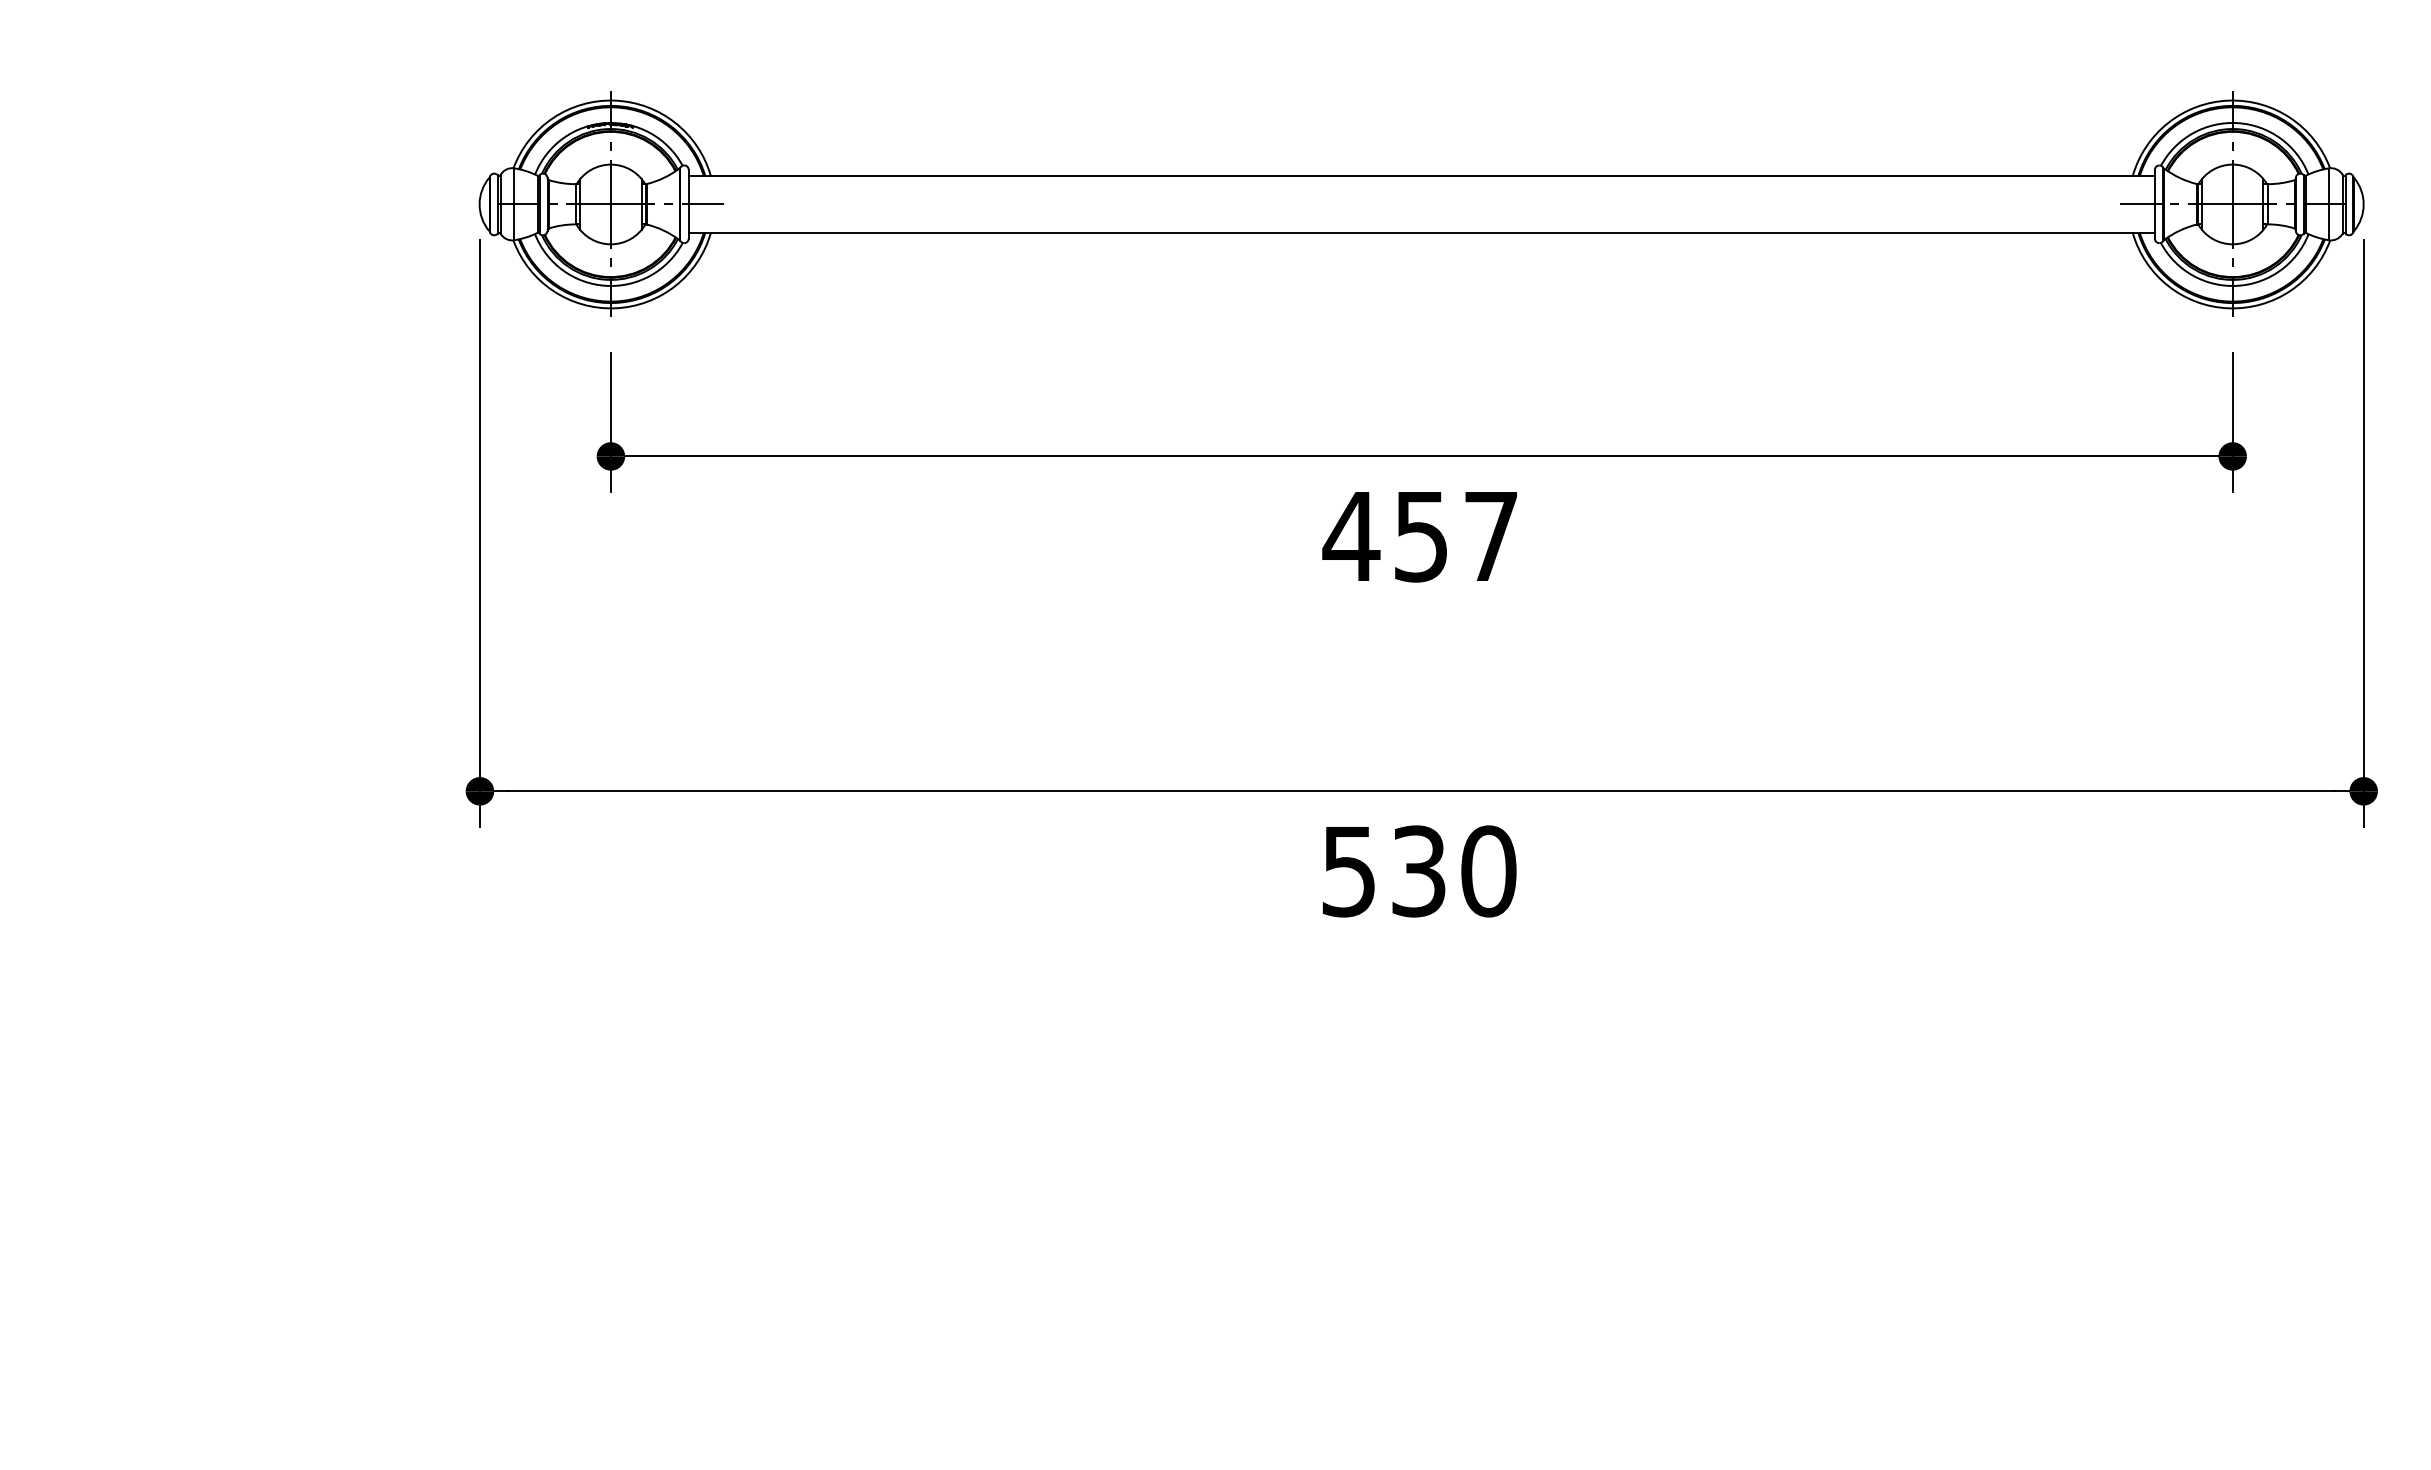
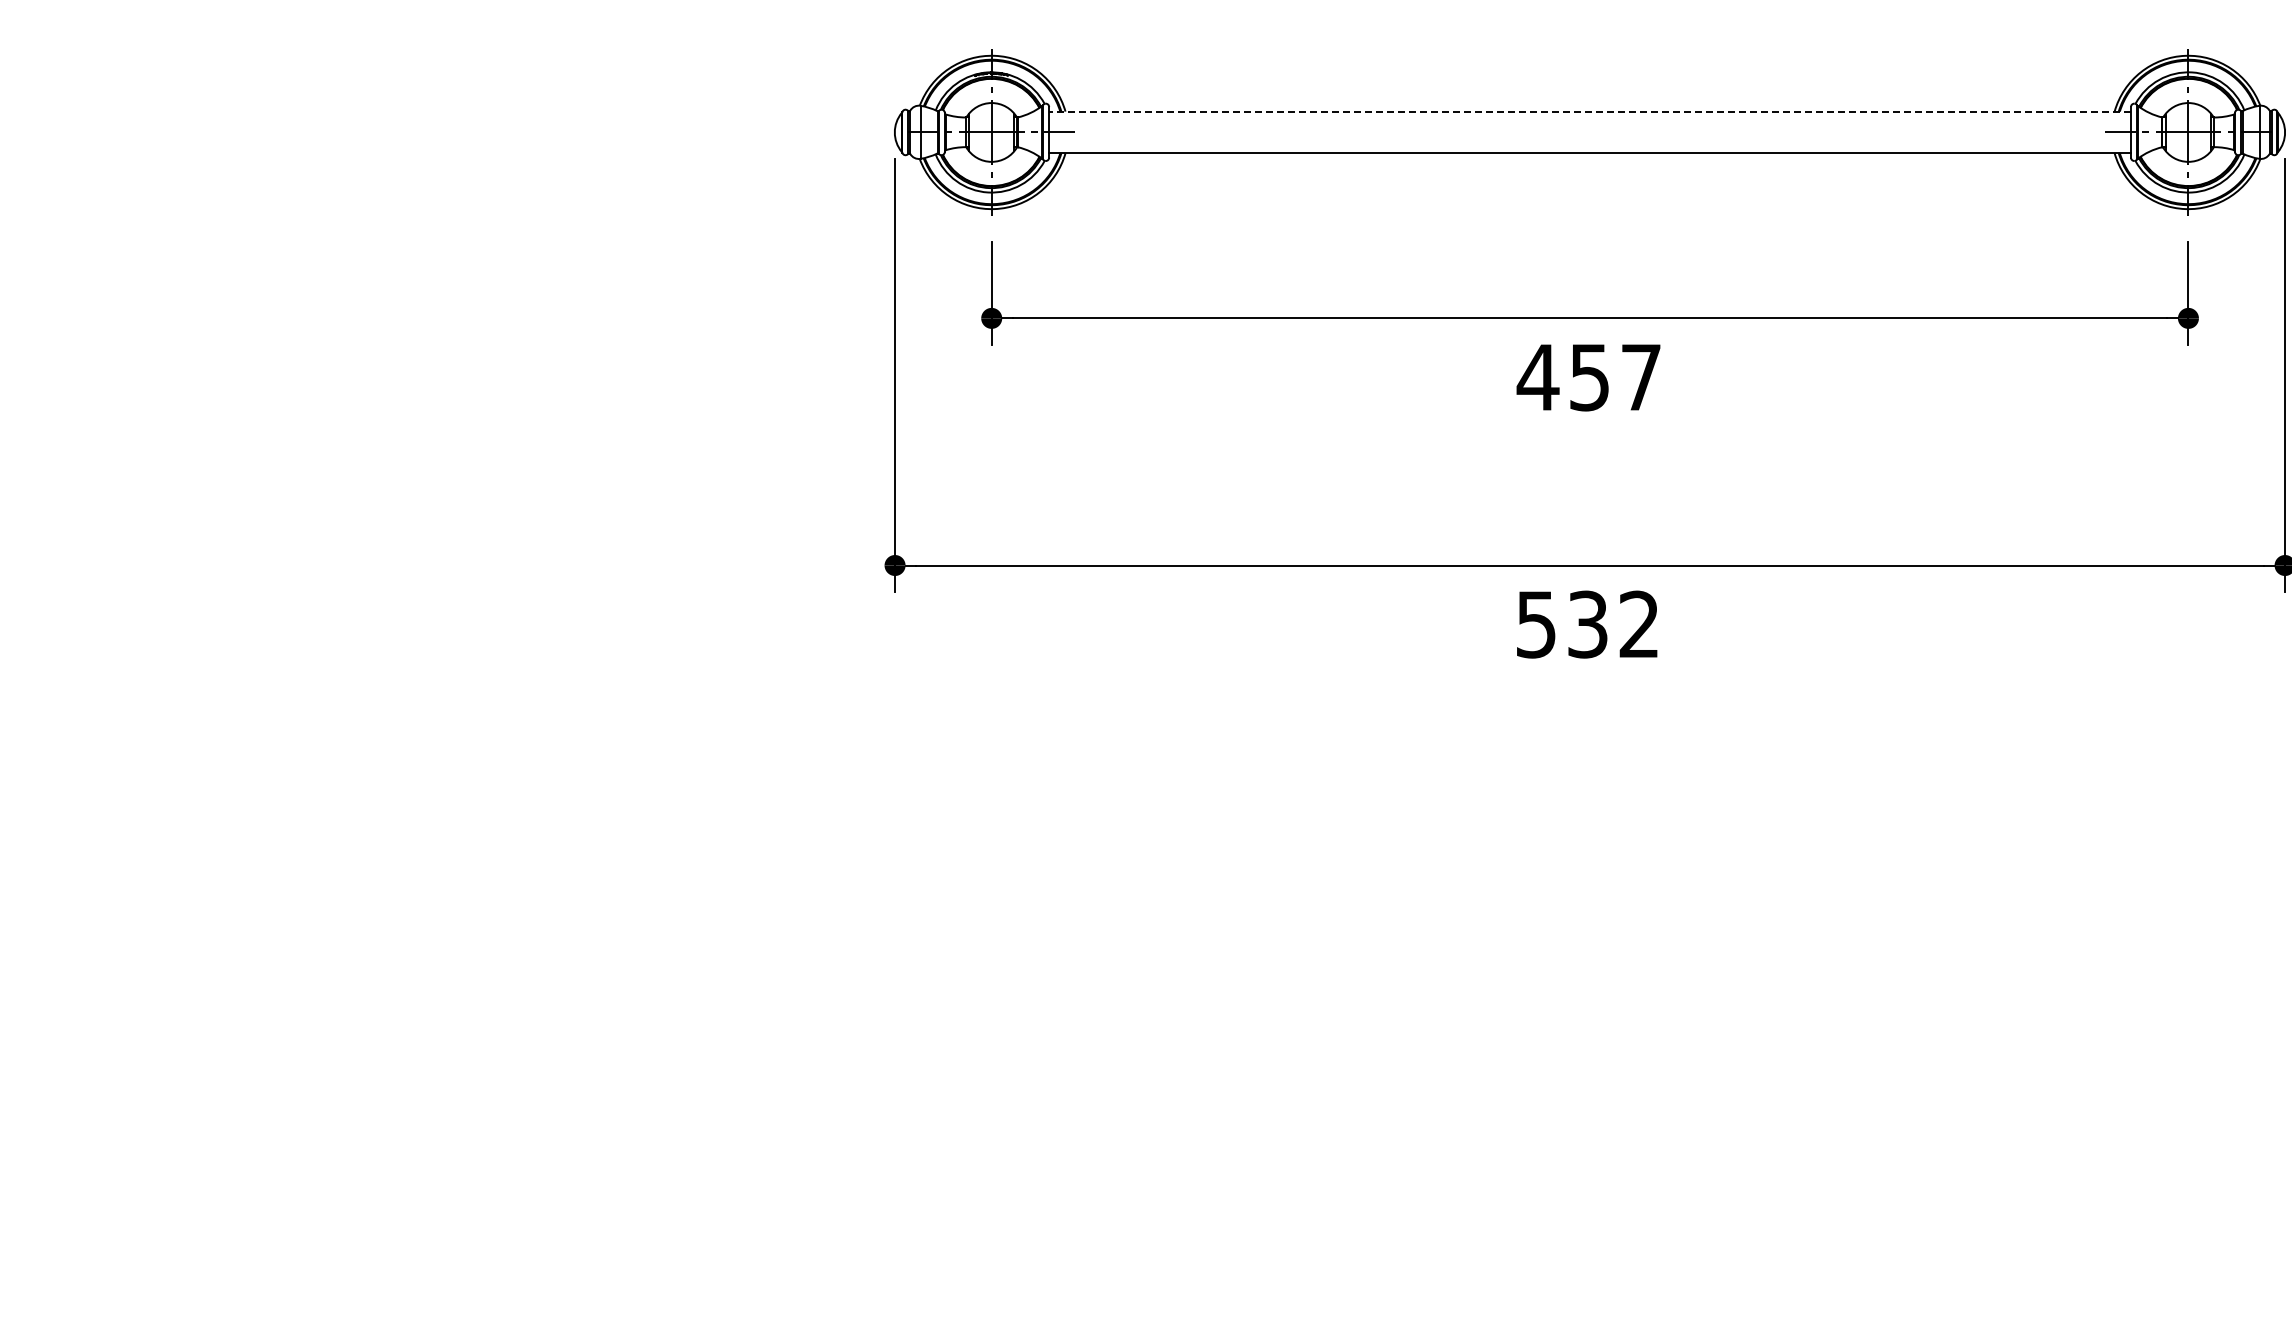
line: (1421, 176) -> (1589, 111), solid -> dashed
text: (1488, 871) -> (1639, 624), 530 -> 532

